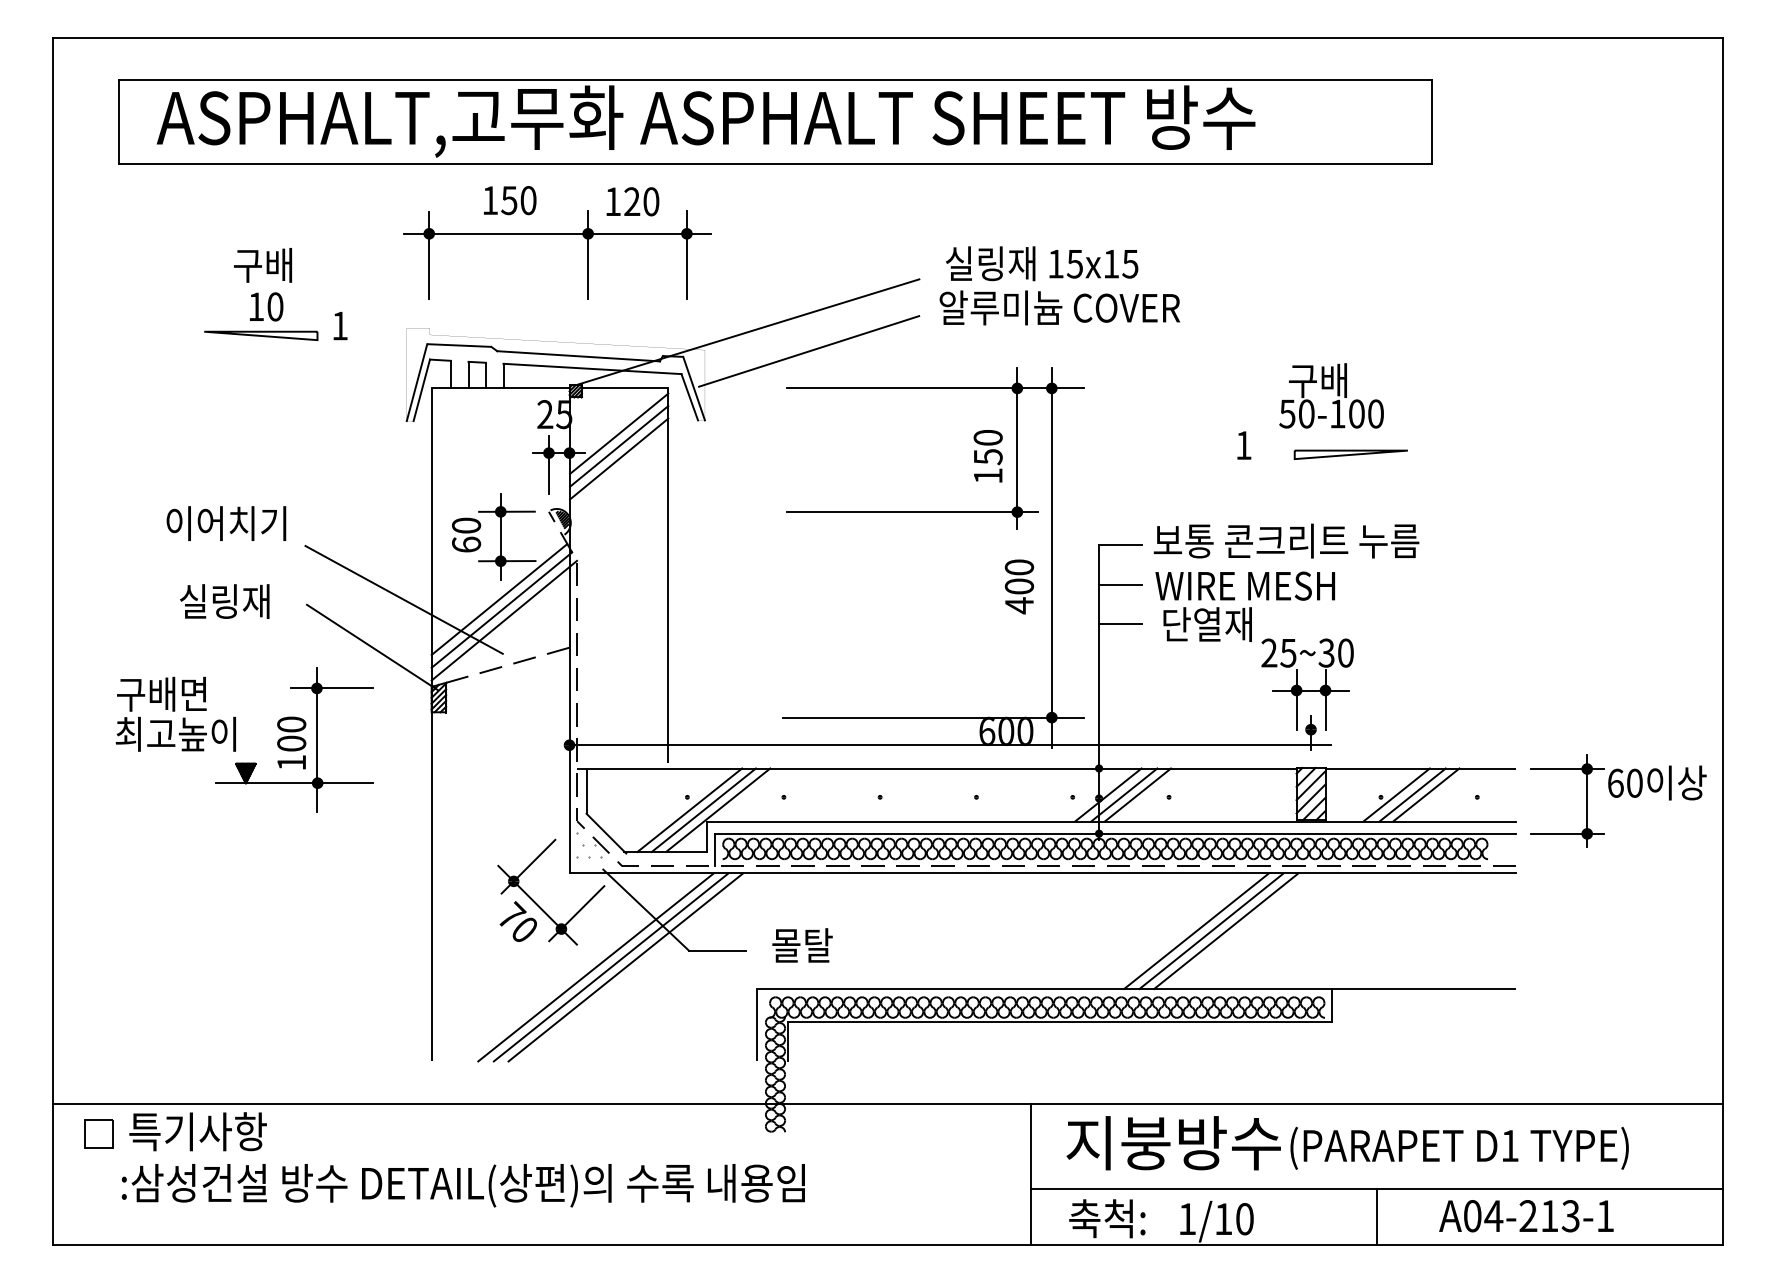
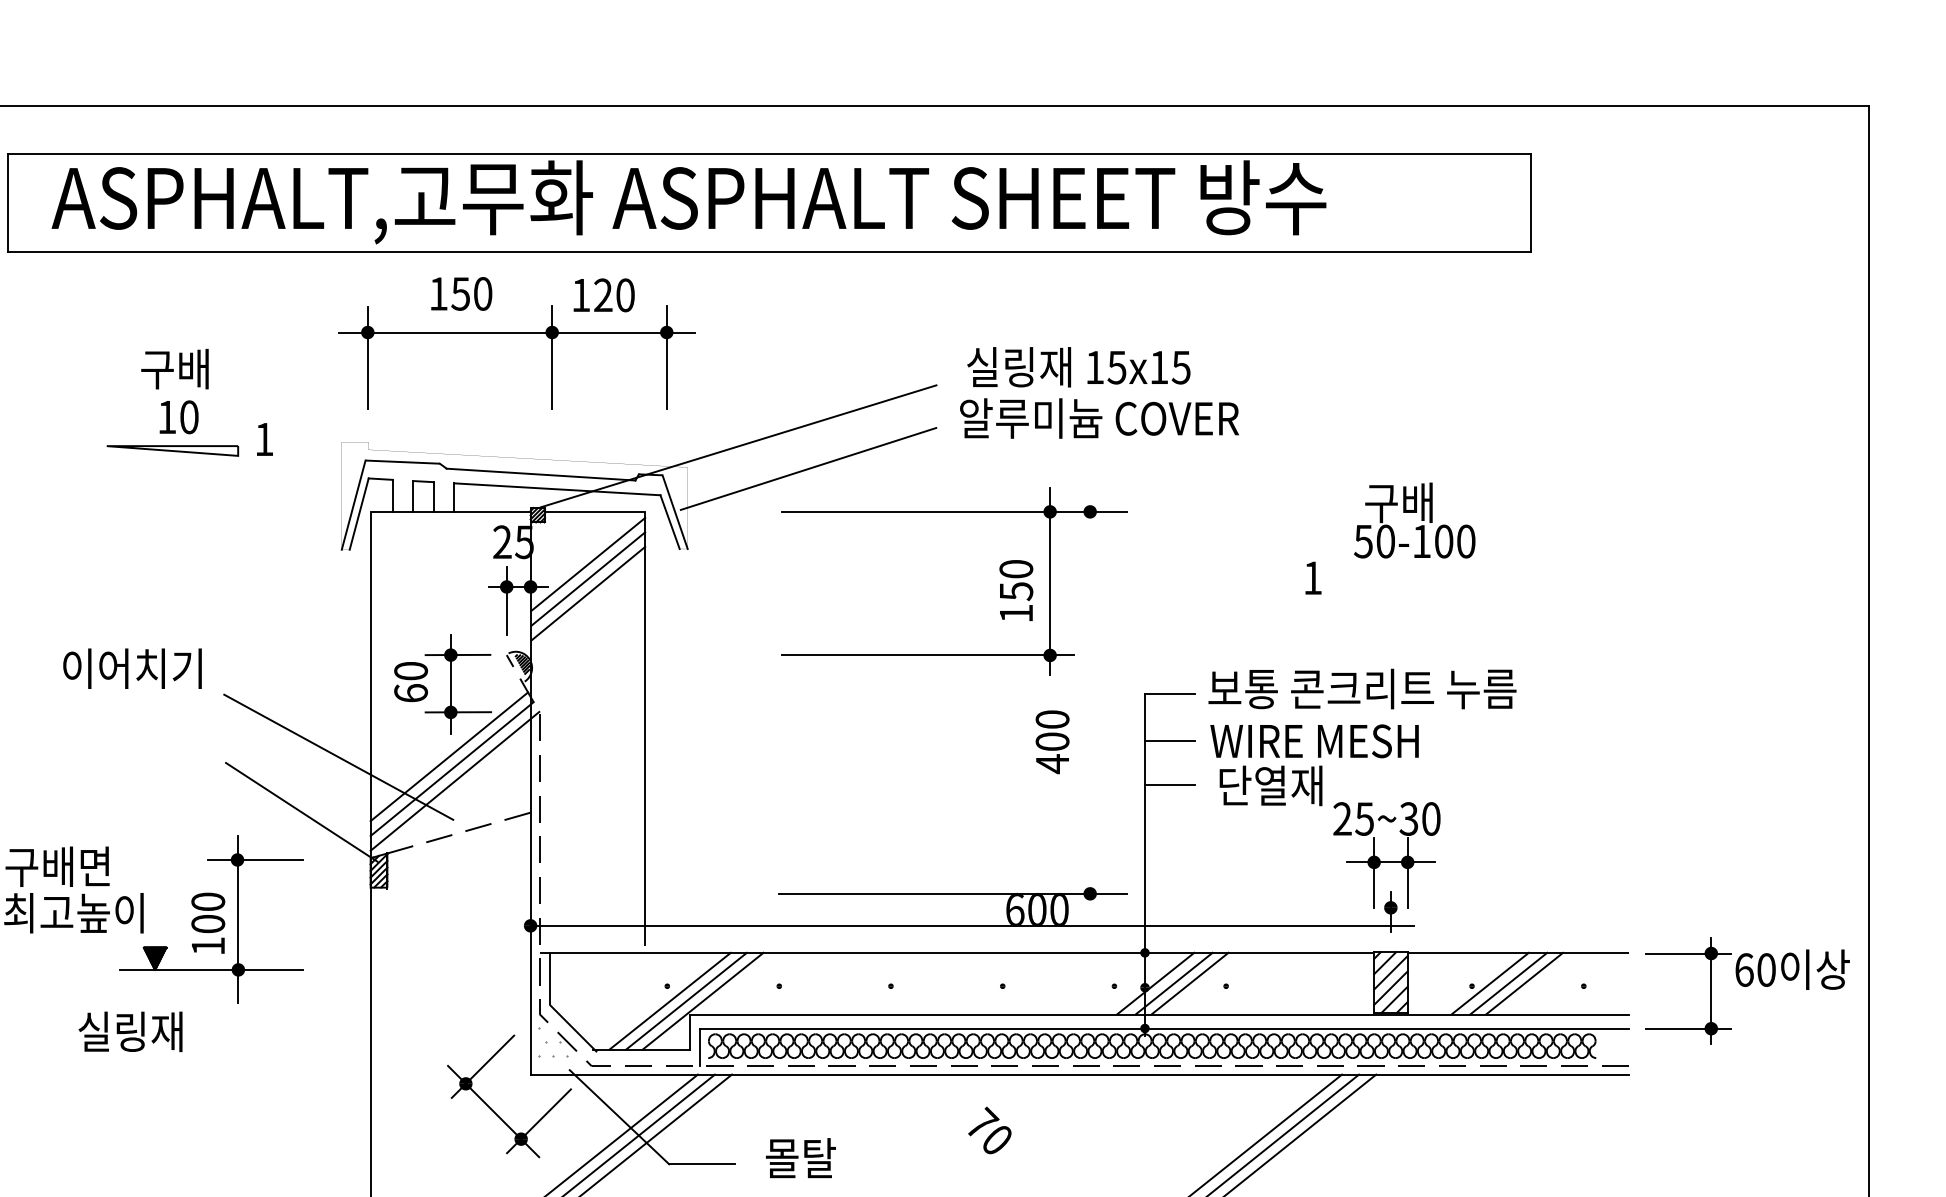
part: (1350, 454) -> (1436, 588), removed
line: (1051, 557) -> (1089, 708), removed
text: (224, 601) -> (130, 1031), moved
text: (517, 921) -> (988, 1130), moved

